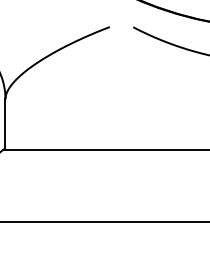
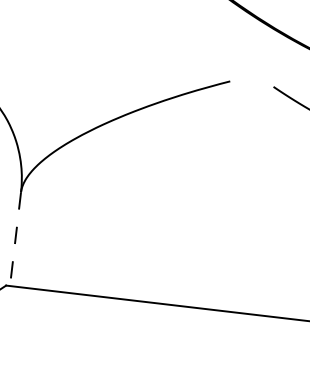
line: (5, 124) -> (15, 239), solid -> dashed

